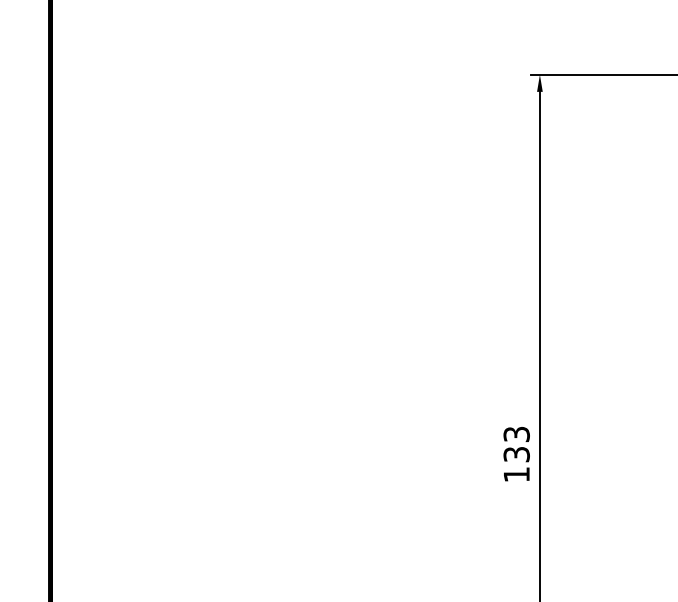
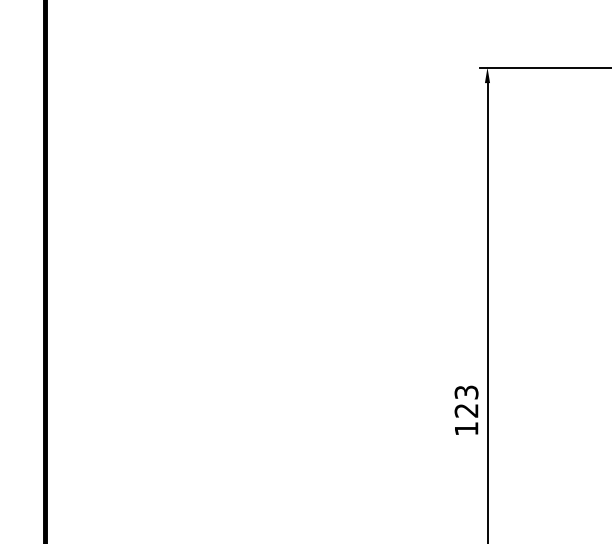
text: (516, 454) -> (466, 410), 133 -> 123

